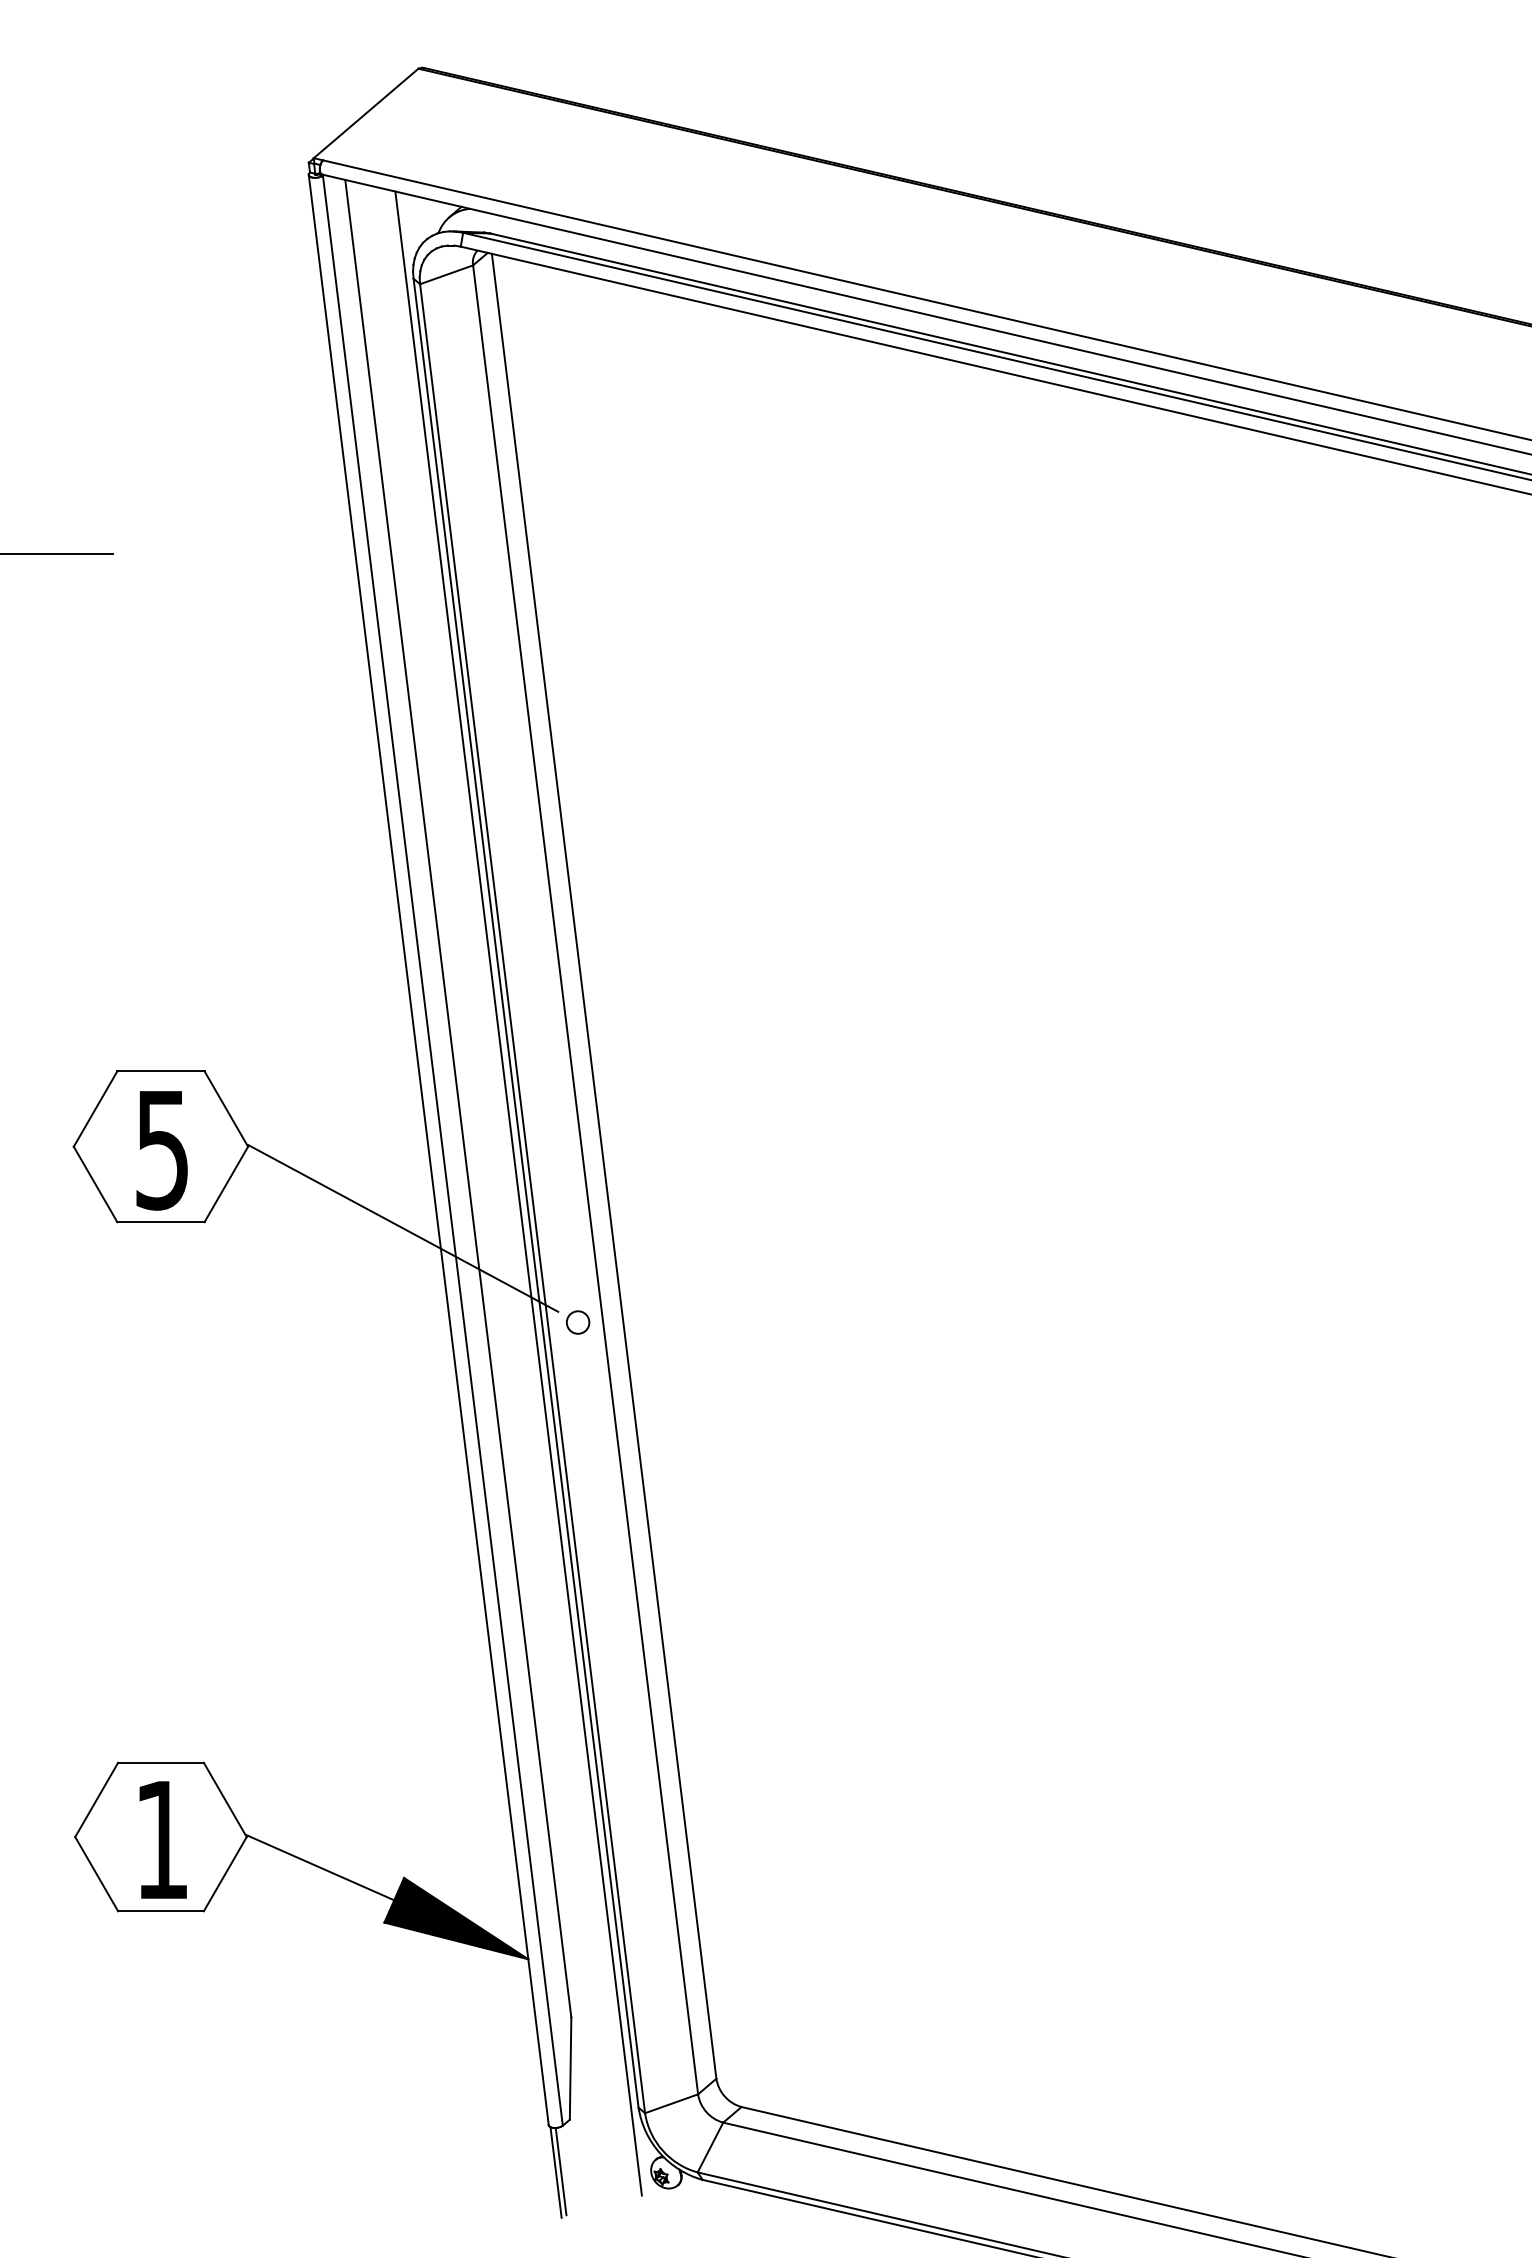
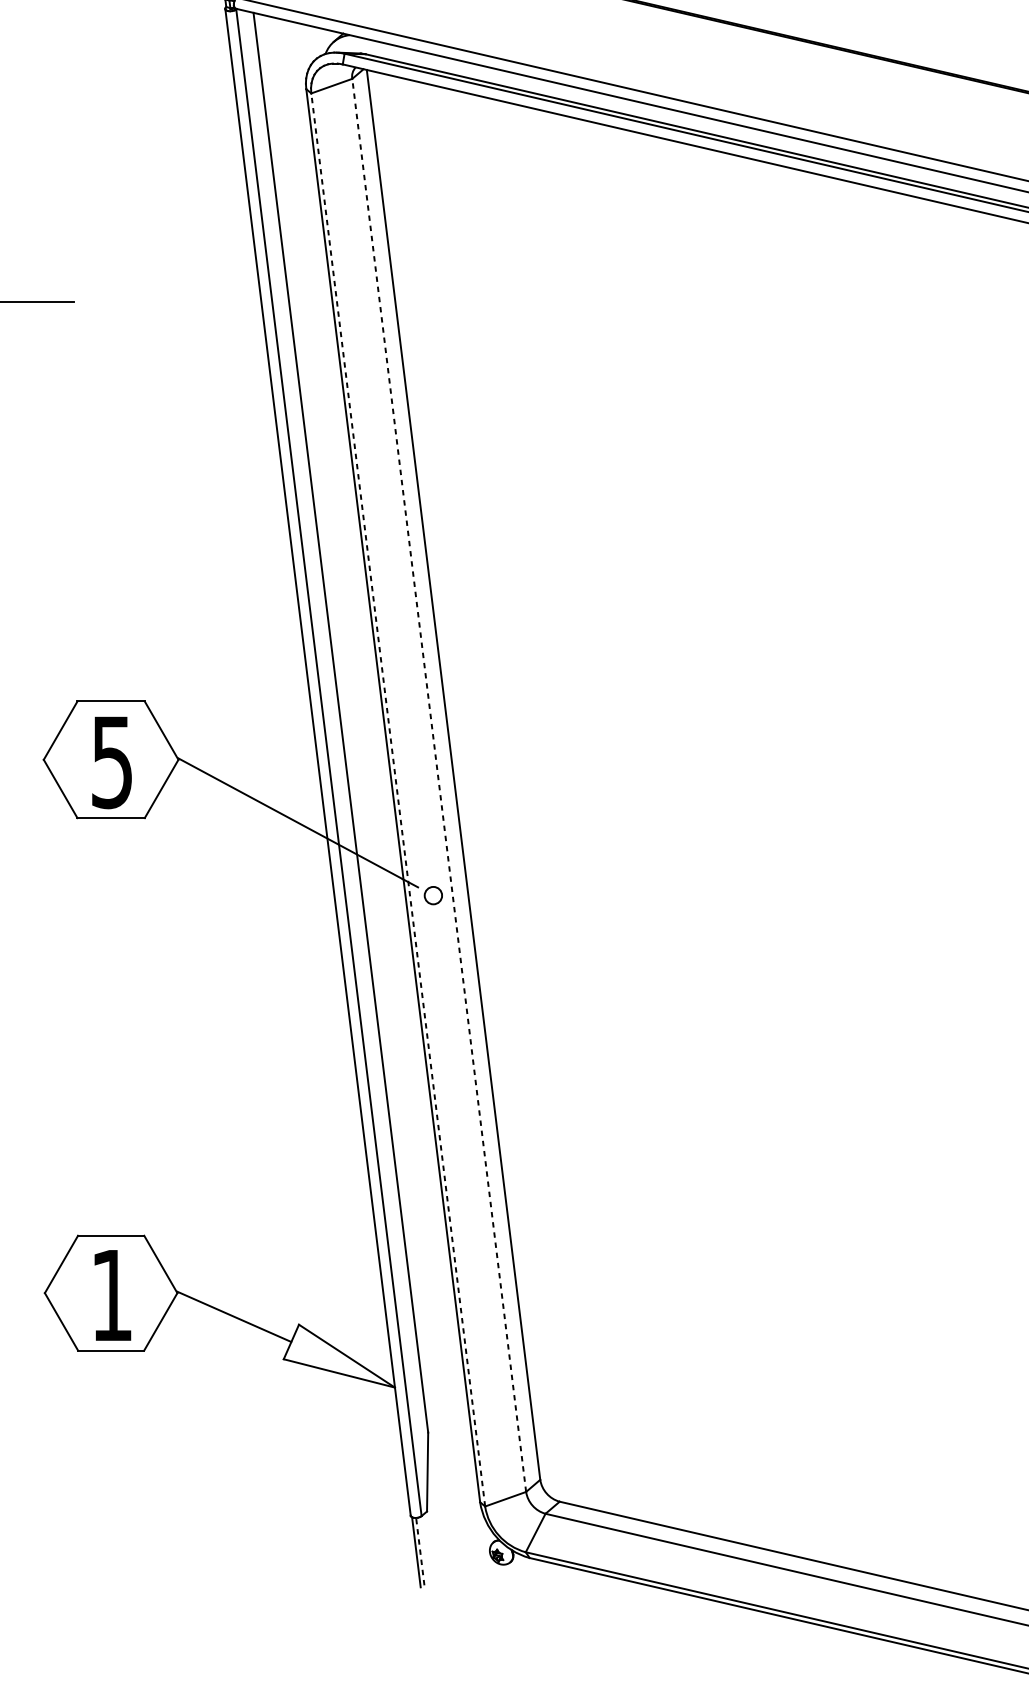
line: (585, 1179) -> (439, 785), solid -> dashed
line: (518, 1193) -> (387, 795), removed
line: (532, 1198) -> (398, 799), solid -> dashed
fill: (456, 1918) -> (339, 1356), removed
line: (561, 2171) -> (420, 1551), solid -> dashed

